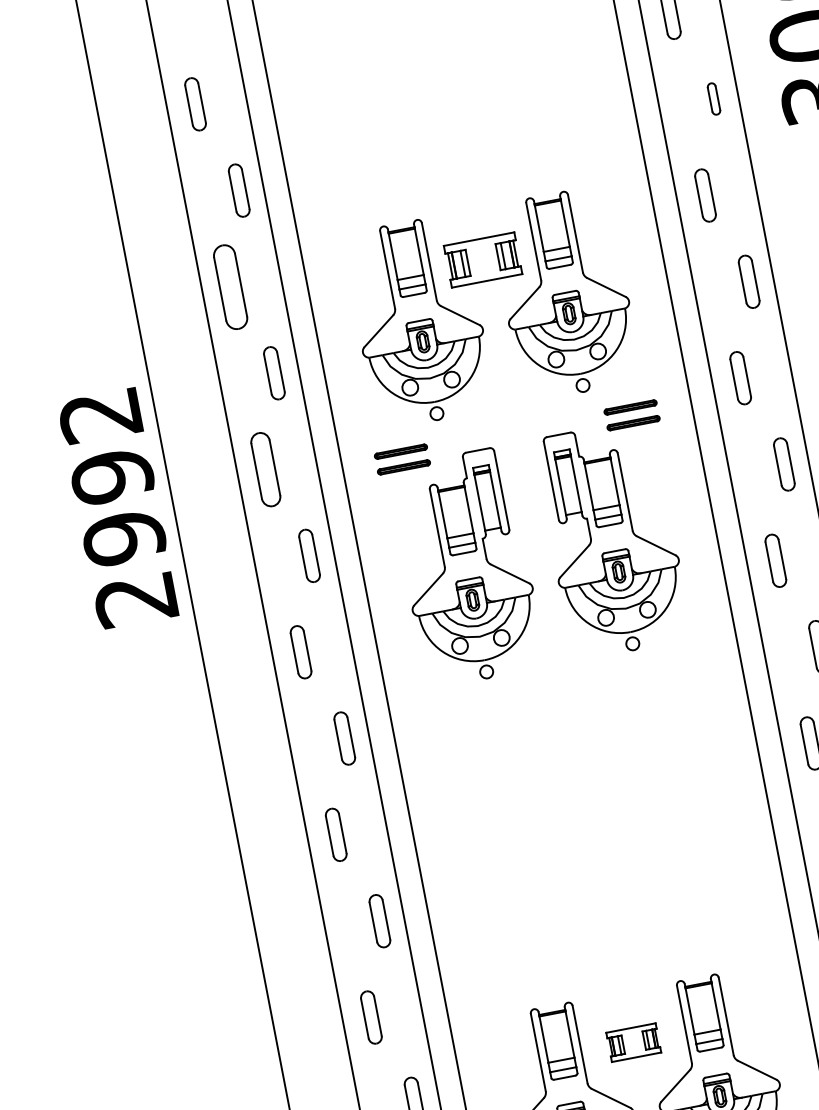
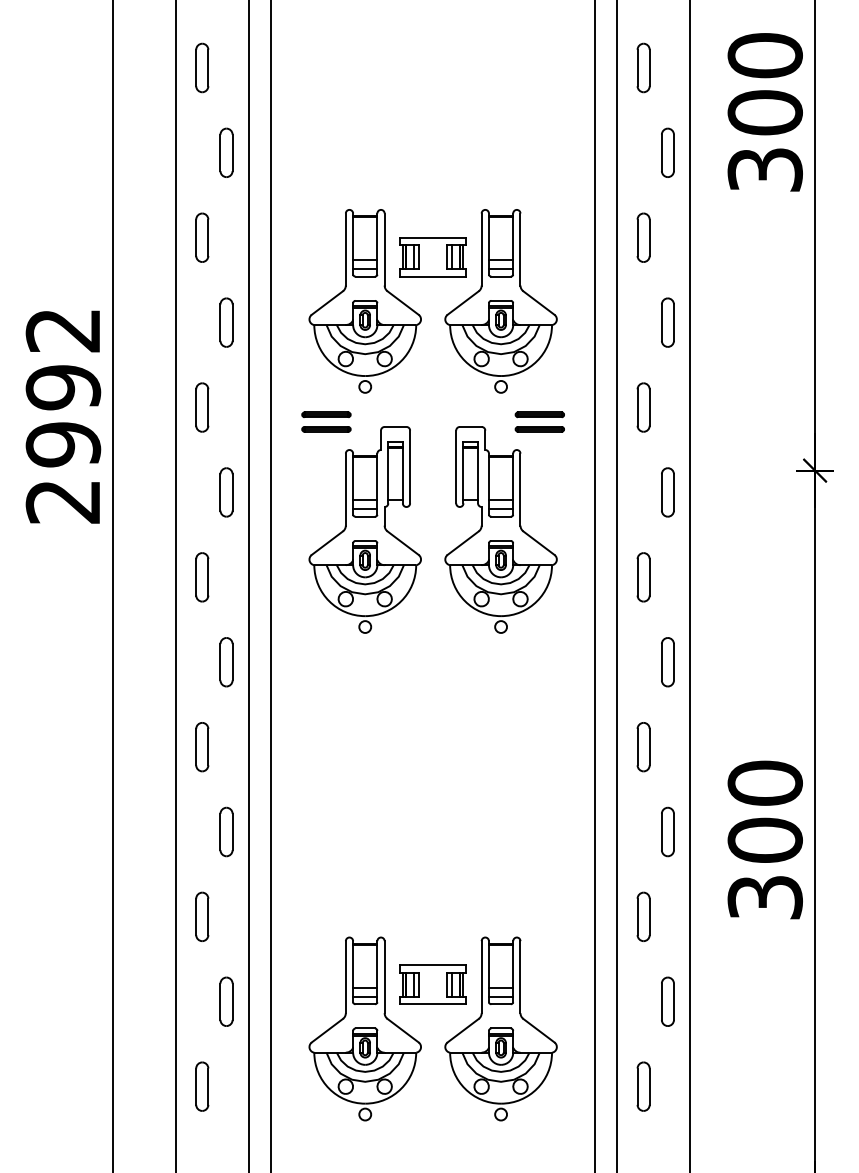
part: (713, 98) -> (667, 152), size x1.67
part: (230, 286) -> (202, 237), size x0.62
part: (266, 469) -> (202, 407), size x0.71
part: (633, 1042) -> (432, 984), size x1.43

